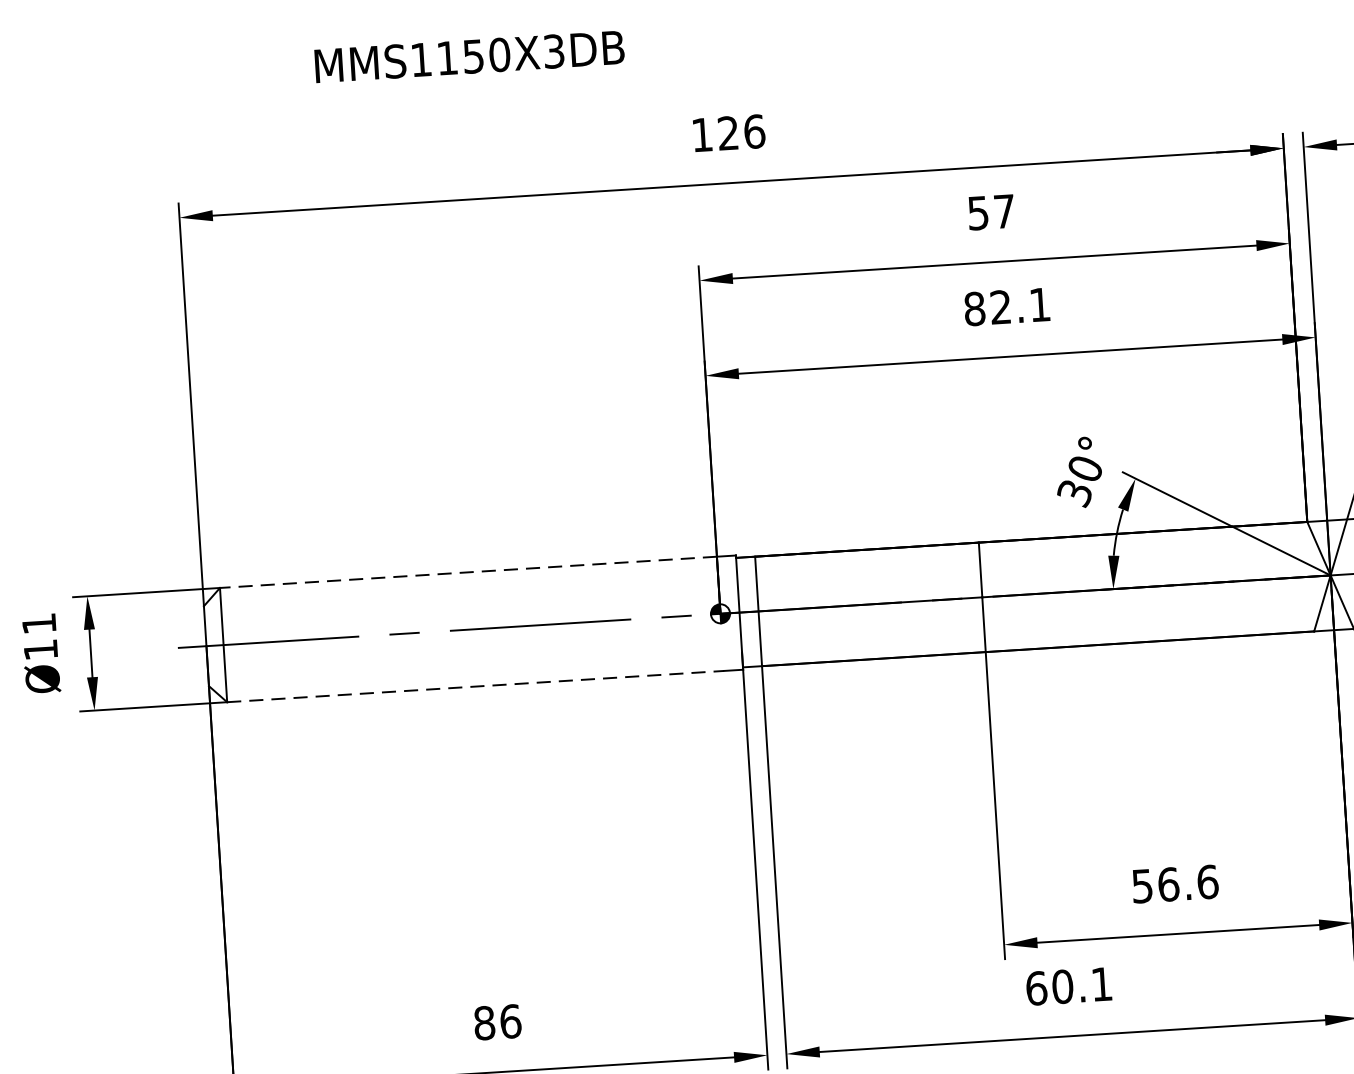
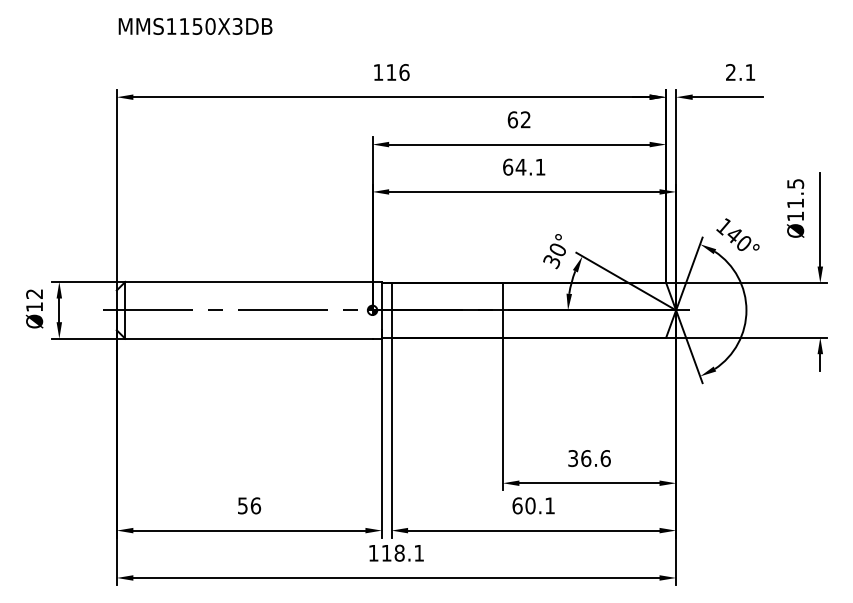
text: (469, 56) -> (195, 26), moved
text: (728, 133) -> (391, 72), 126 -> 116
text: (989, 211) -> (518, 119), 57 -> 62
text: (987, 306) -> (514, 166), 82.1 -> 64.1
line: (467, 571) -> (248, 281), dashed -> solid
text: (38, 622) -> (34, 293), Ø11 -> Ø12
line: (474, 686) -> (248, 338), dashed -> solid
text: (1141, 886) -> (572, 458), 56.6 -> 36.6
text: (483, 1022) -> (242, 505), 86 -> 56

